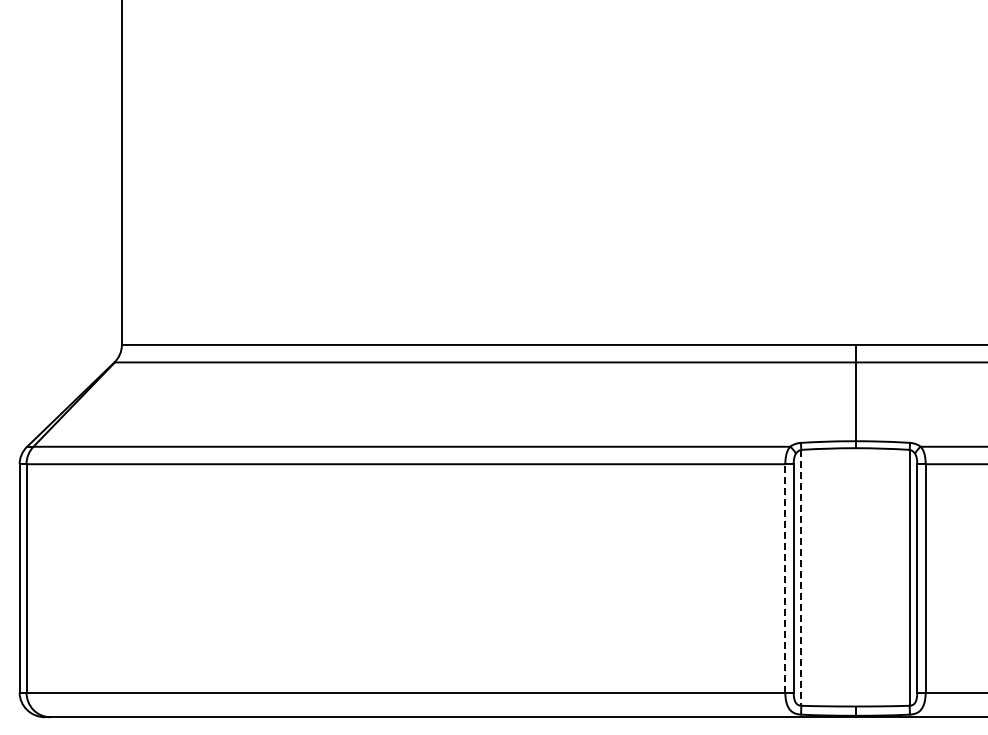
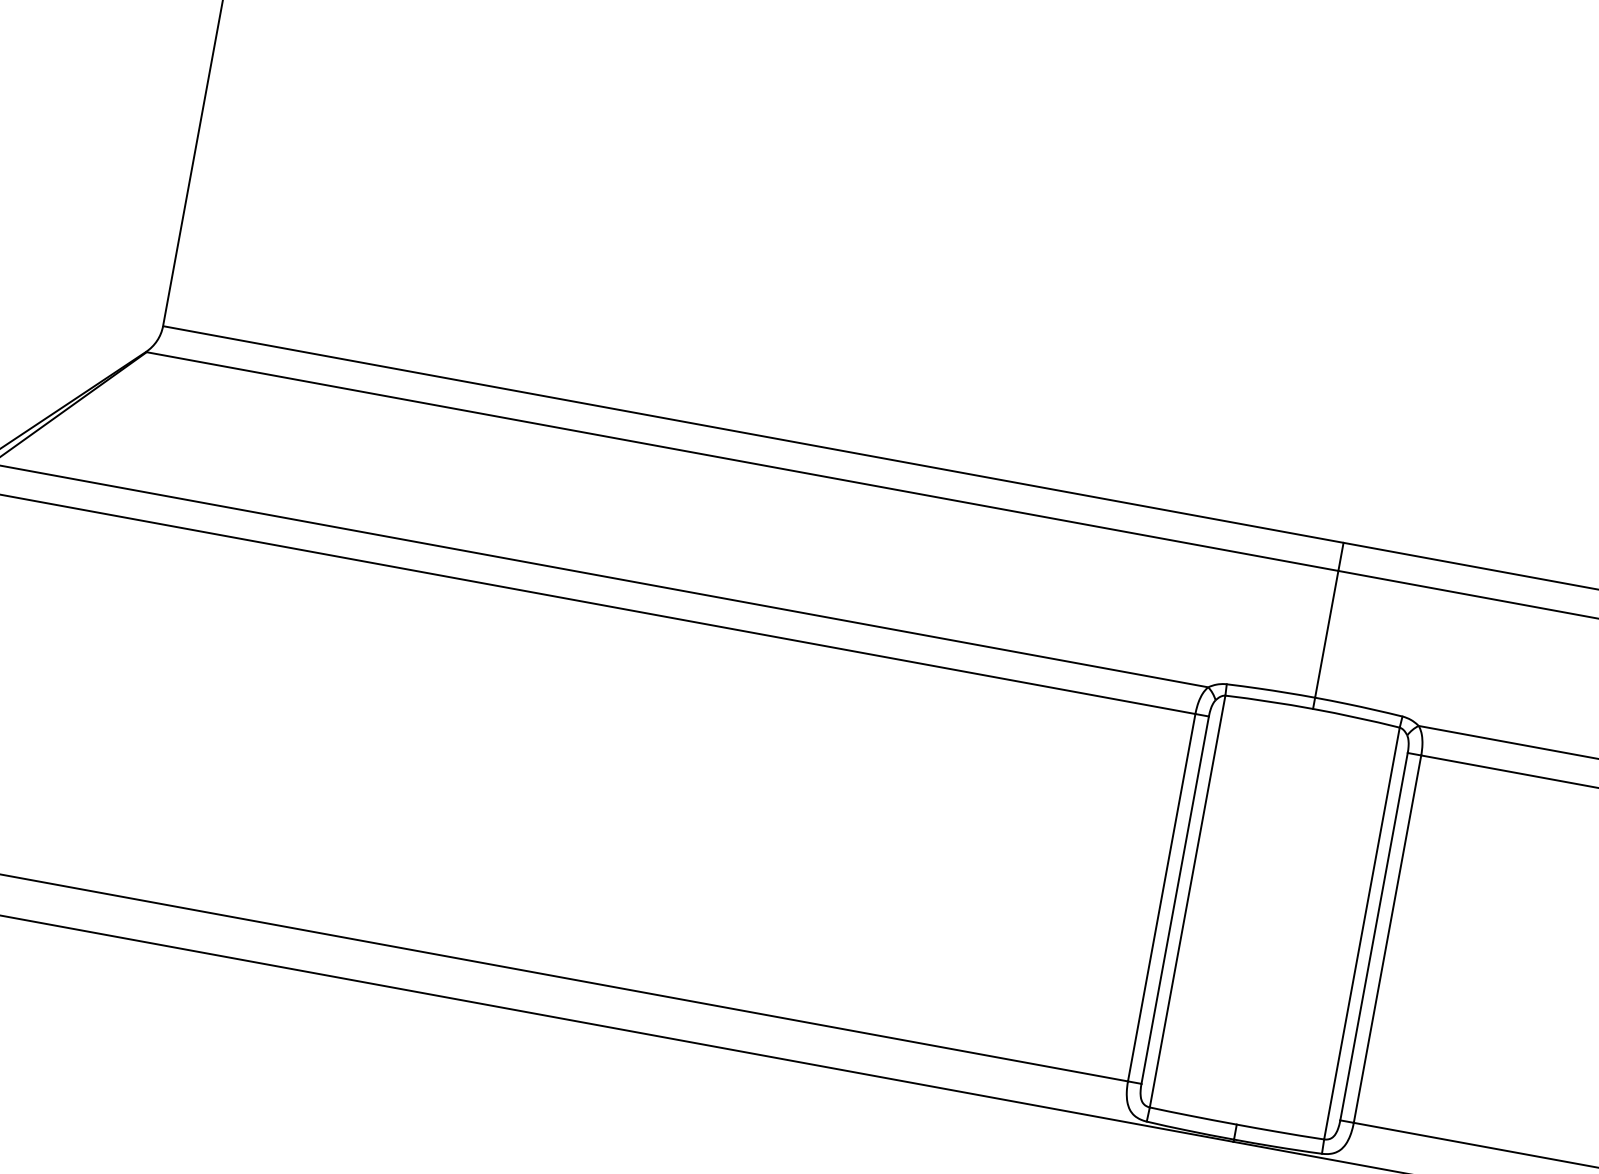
line: (785, 577) -> (1162, 896), dashed -> solid
line: (801, 577) -> (1187, 901), dashed -> solid

